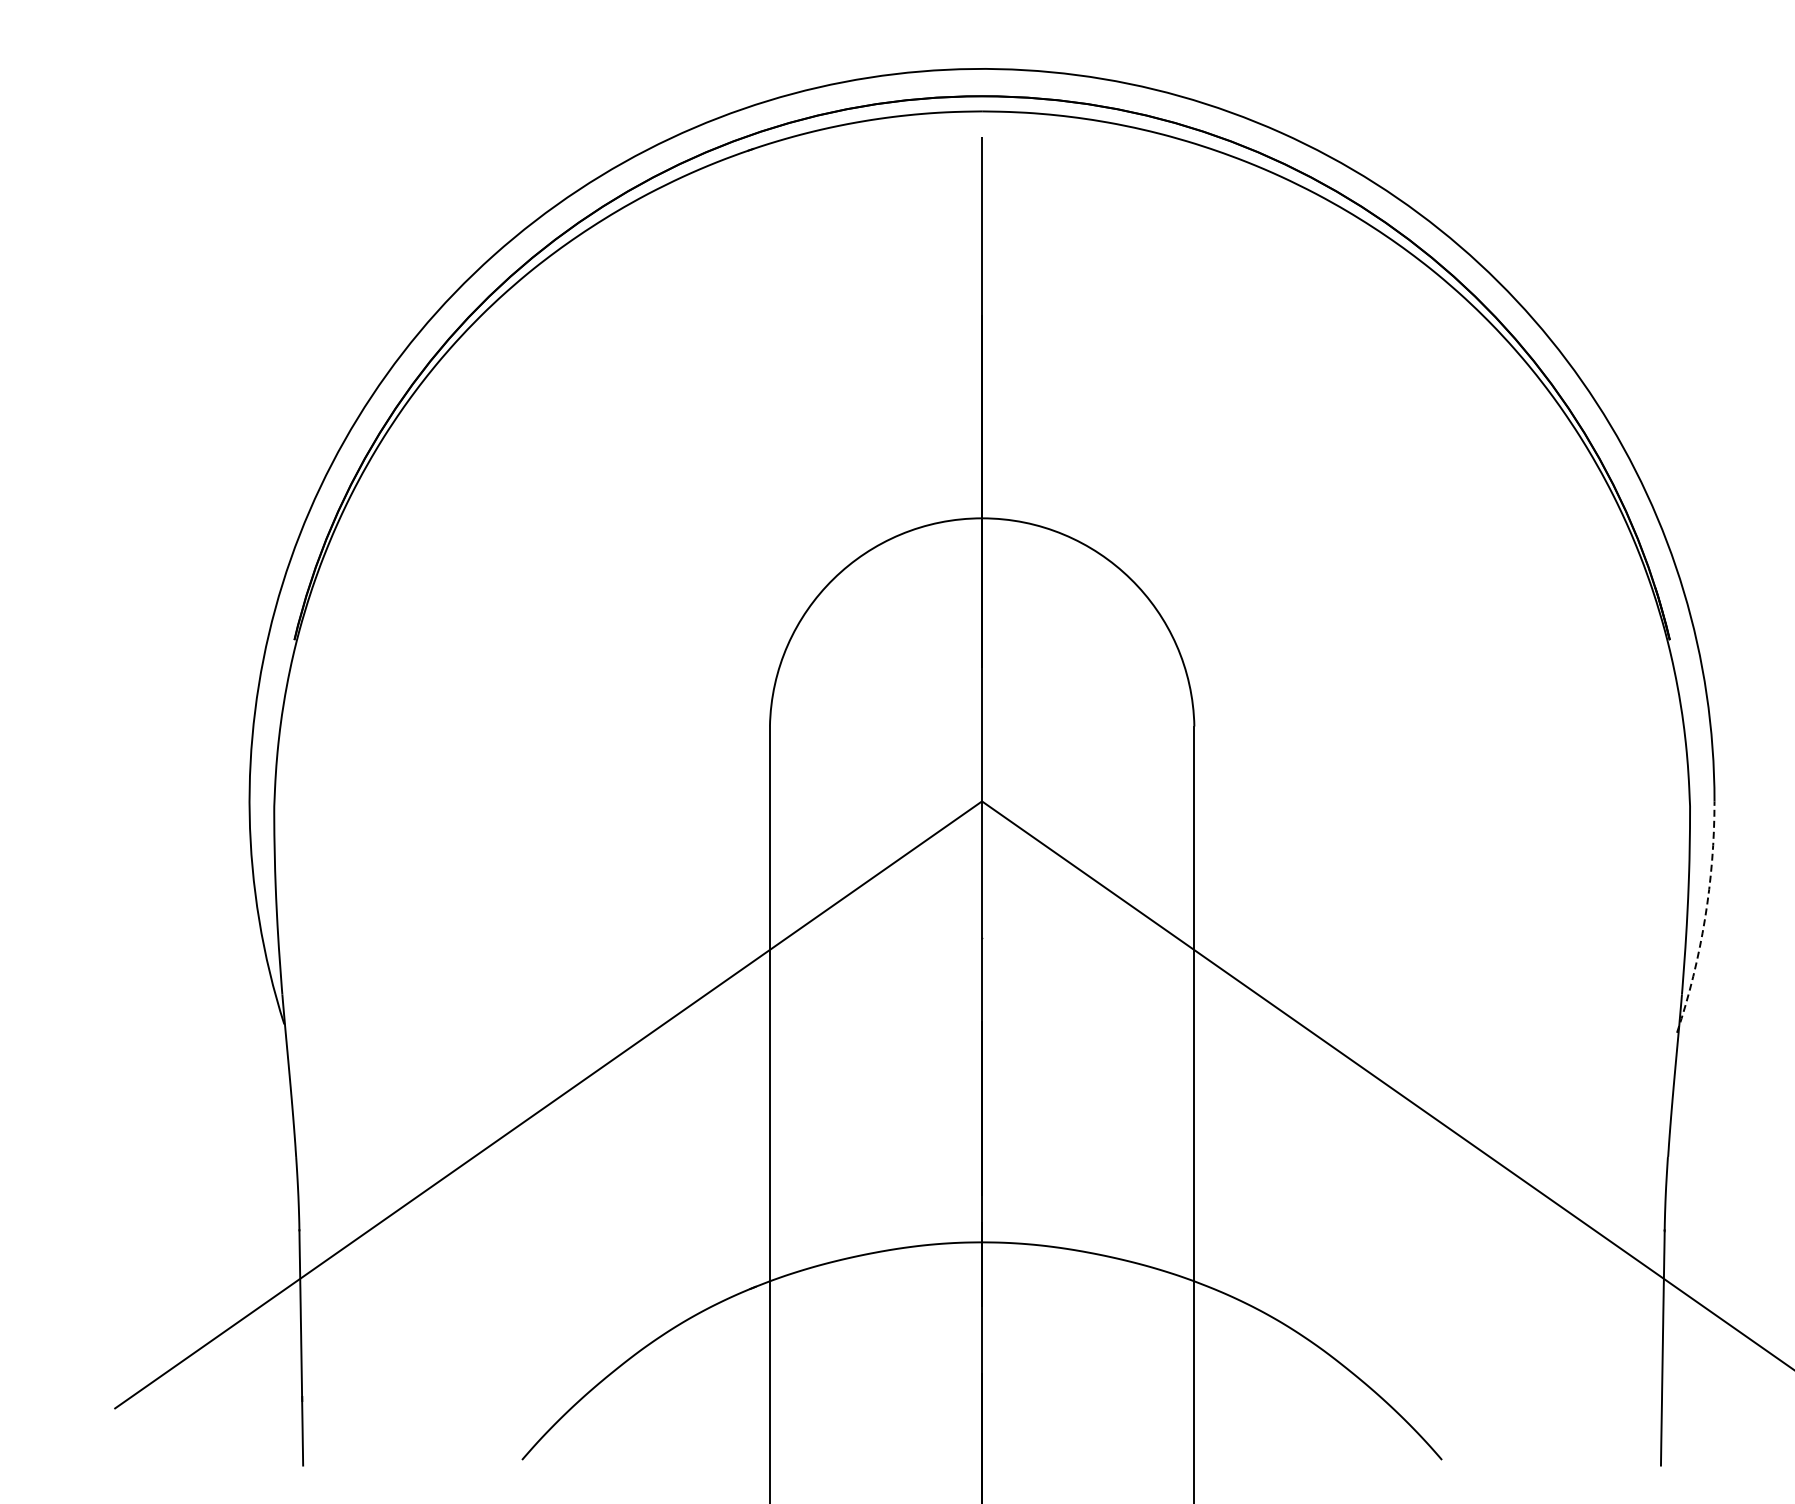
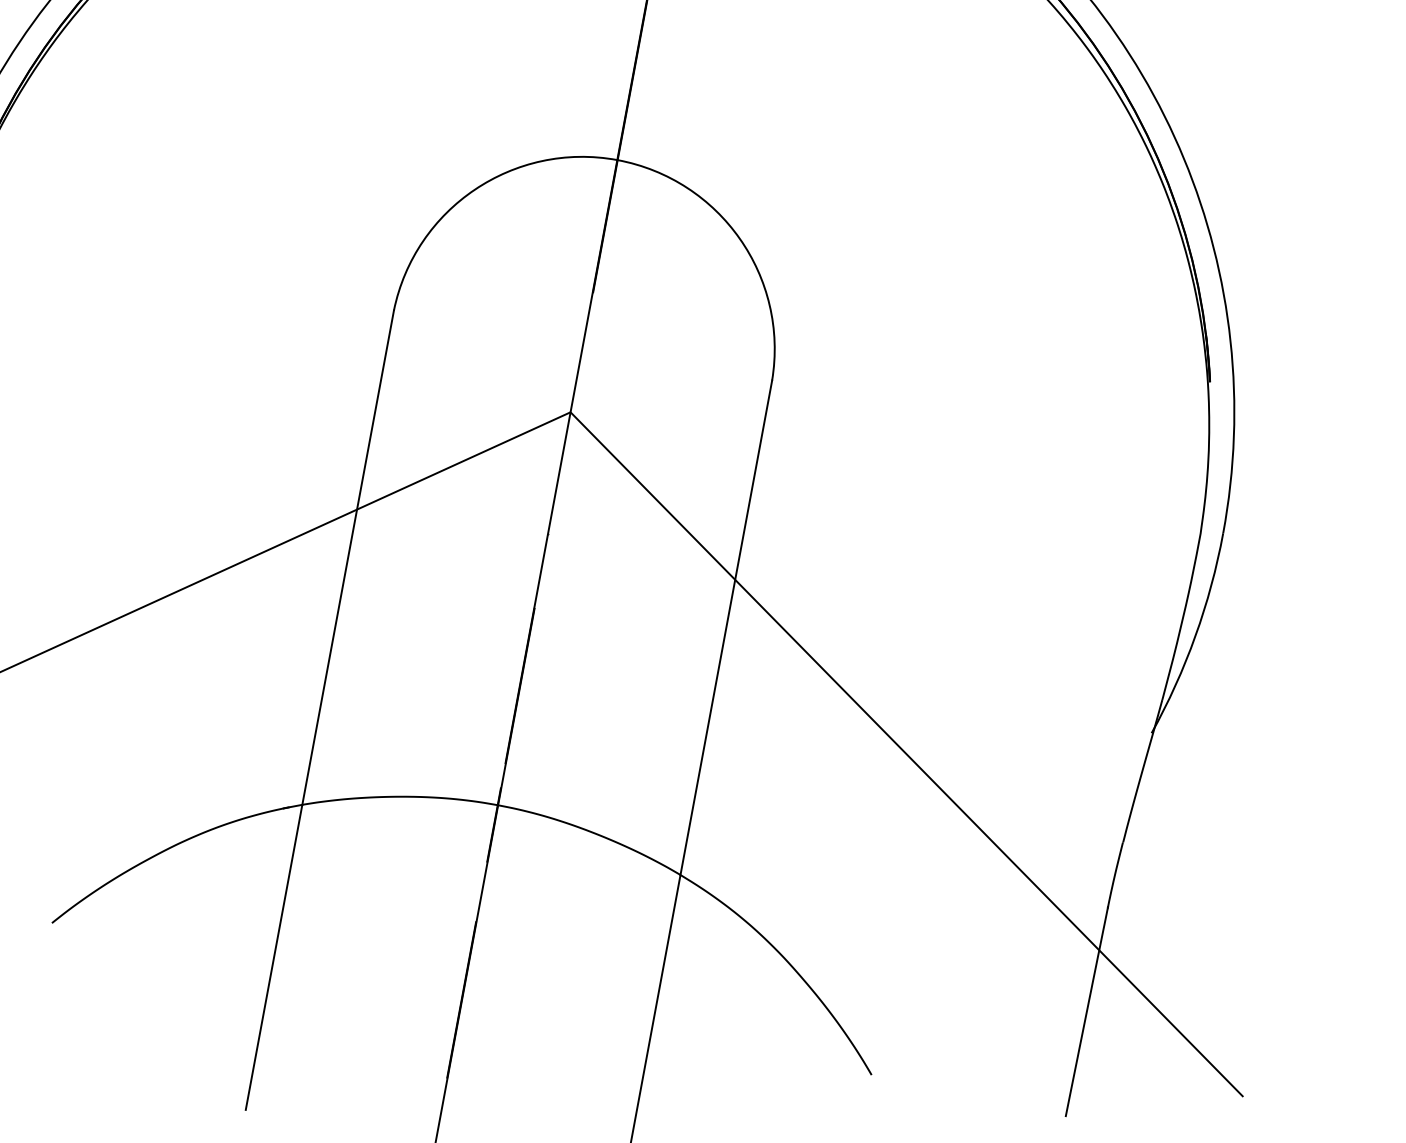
arc: (1705, 918) -> (1195, 636), dashed -> solid

